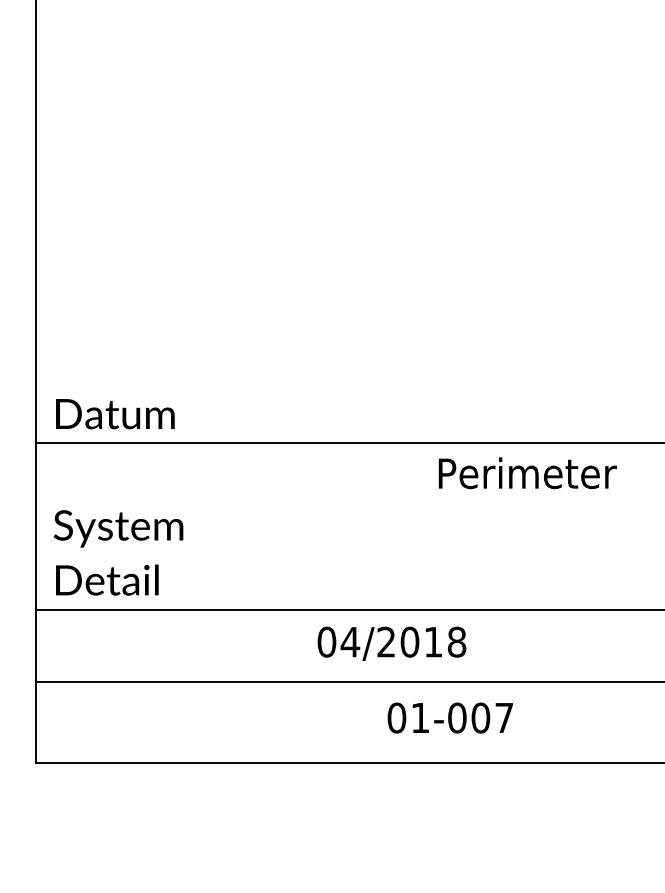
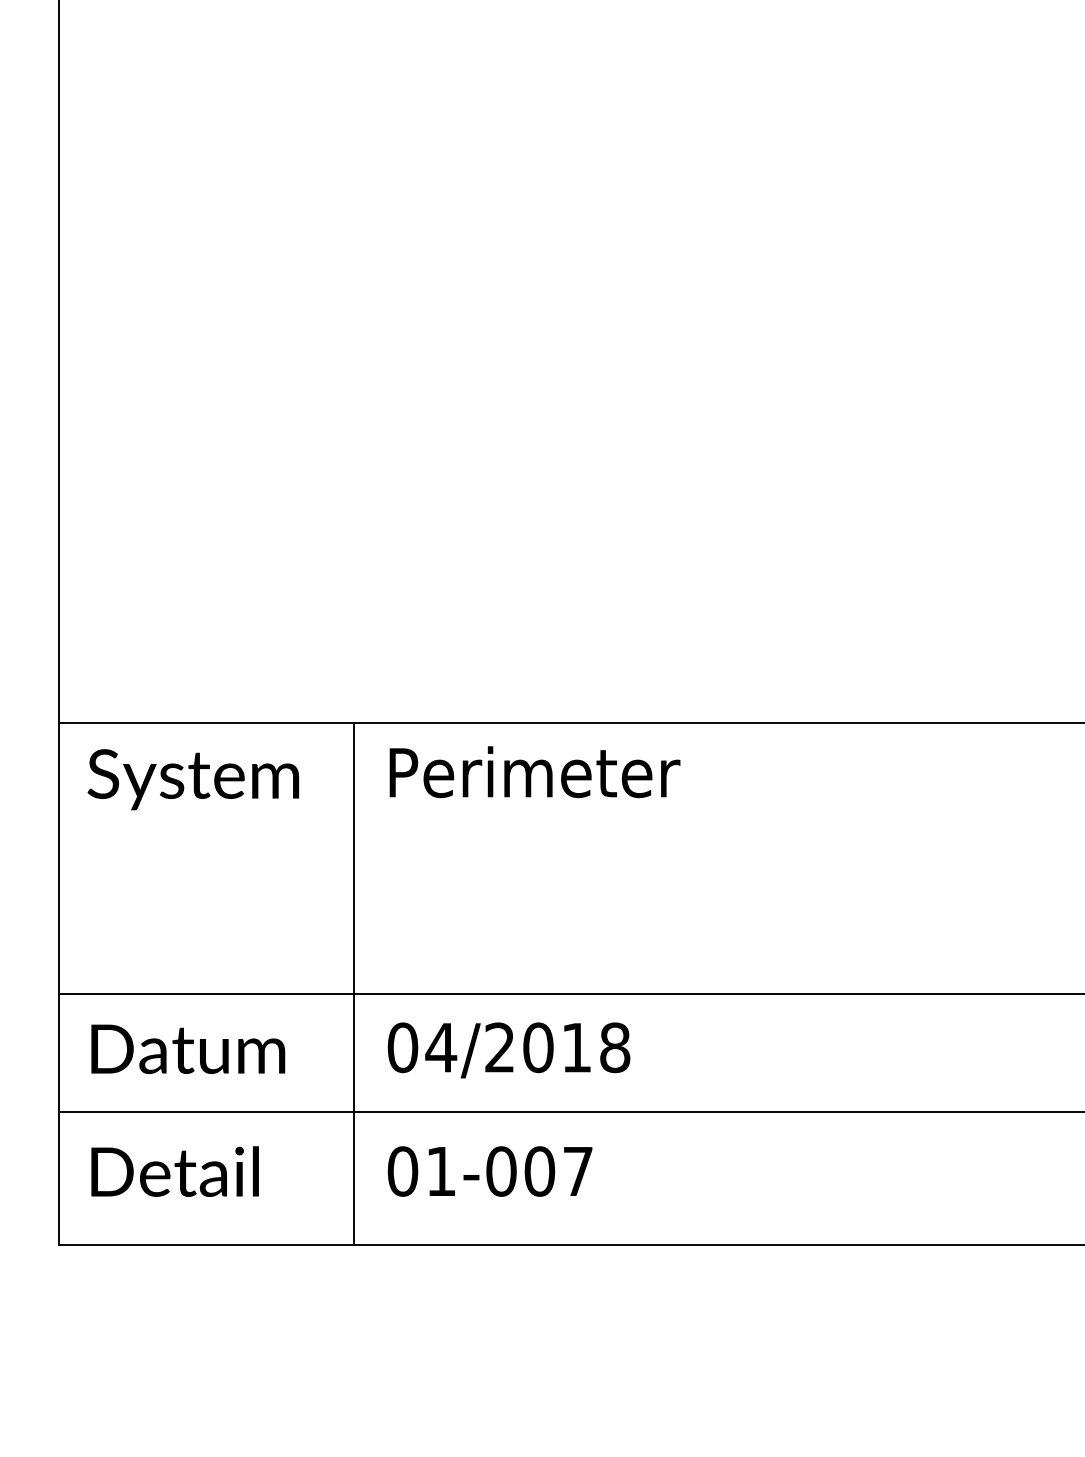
text: (115, 414) -> (188, 1049), moved
text: (527, 473) -> (534, 772), moved
text: (118, 528) -> (193, 779), moved
text: (107, 579) -> (175, 1170), moved
line: (216, 602) -> (353, 982), added
text: (391, 643) -> (508, 1049), moved
text: (449, 717) -> (488, 1170), moved

